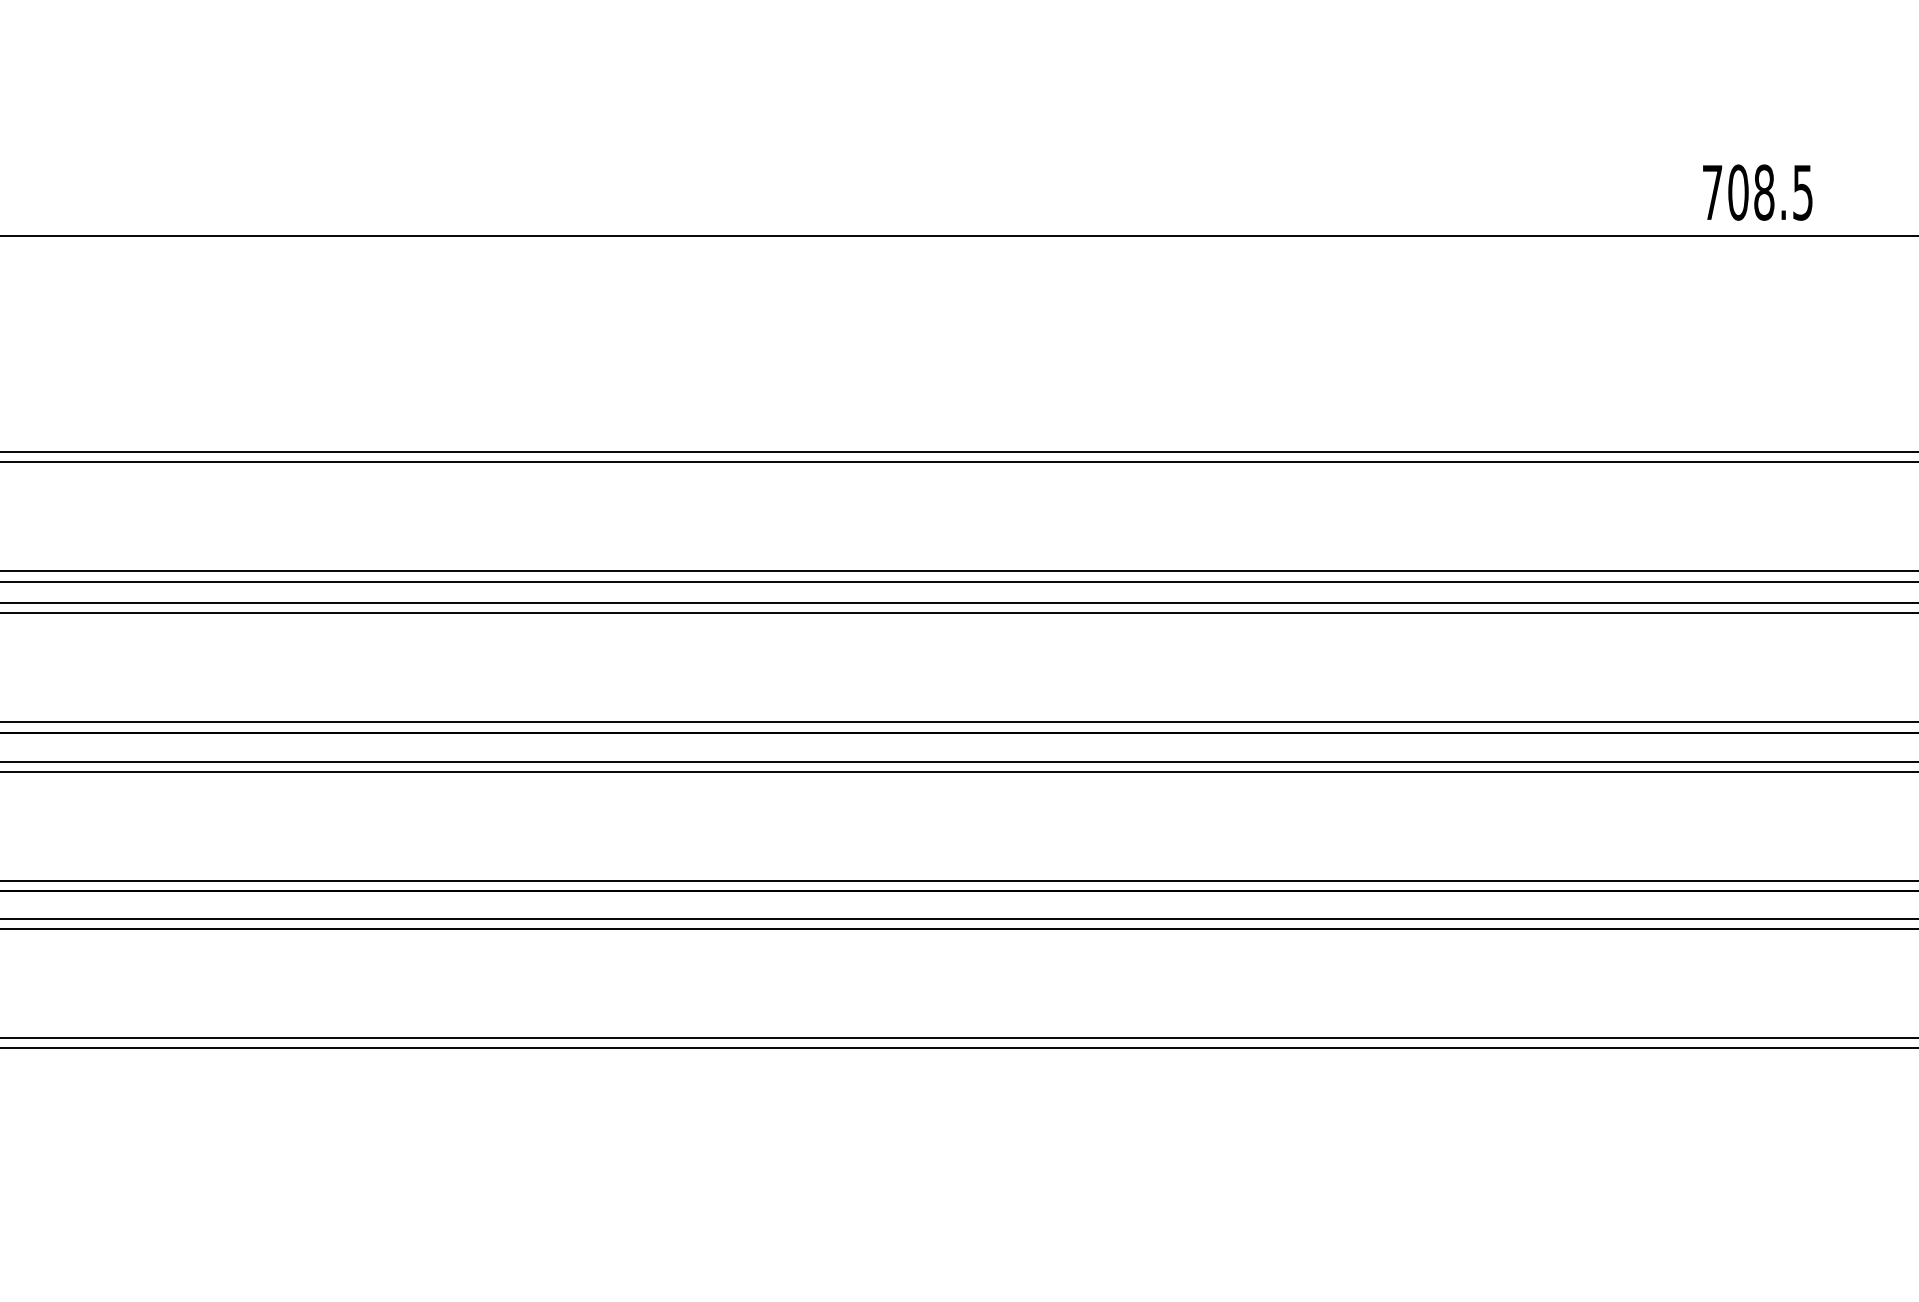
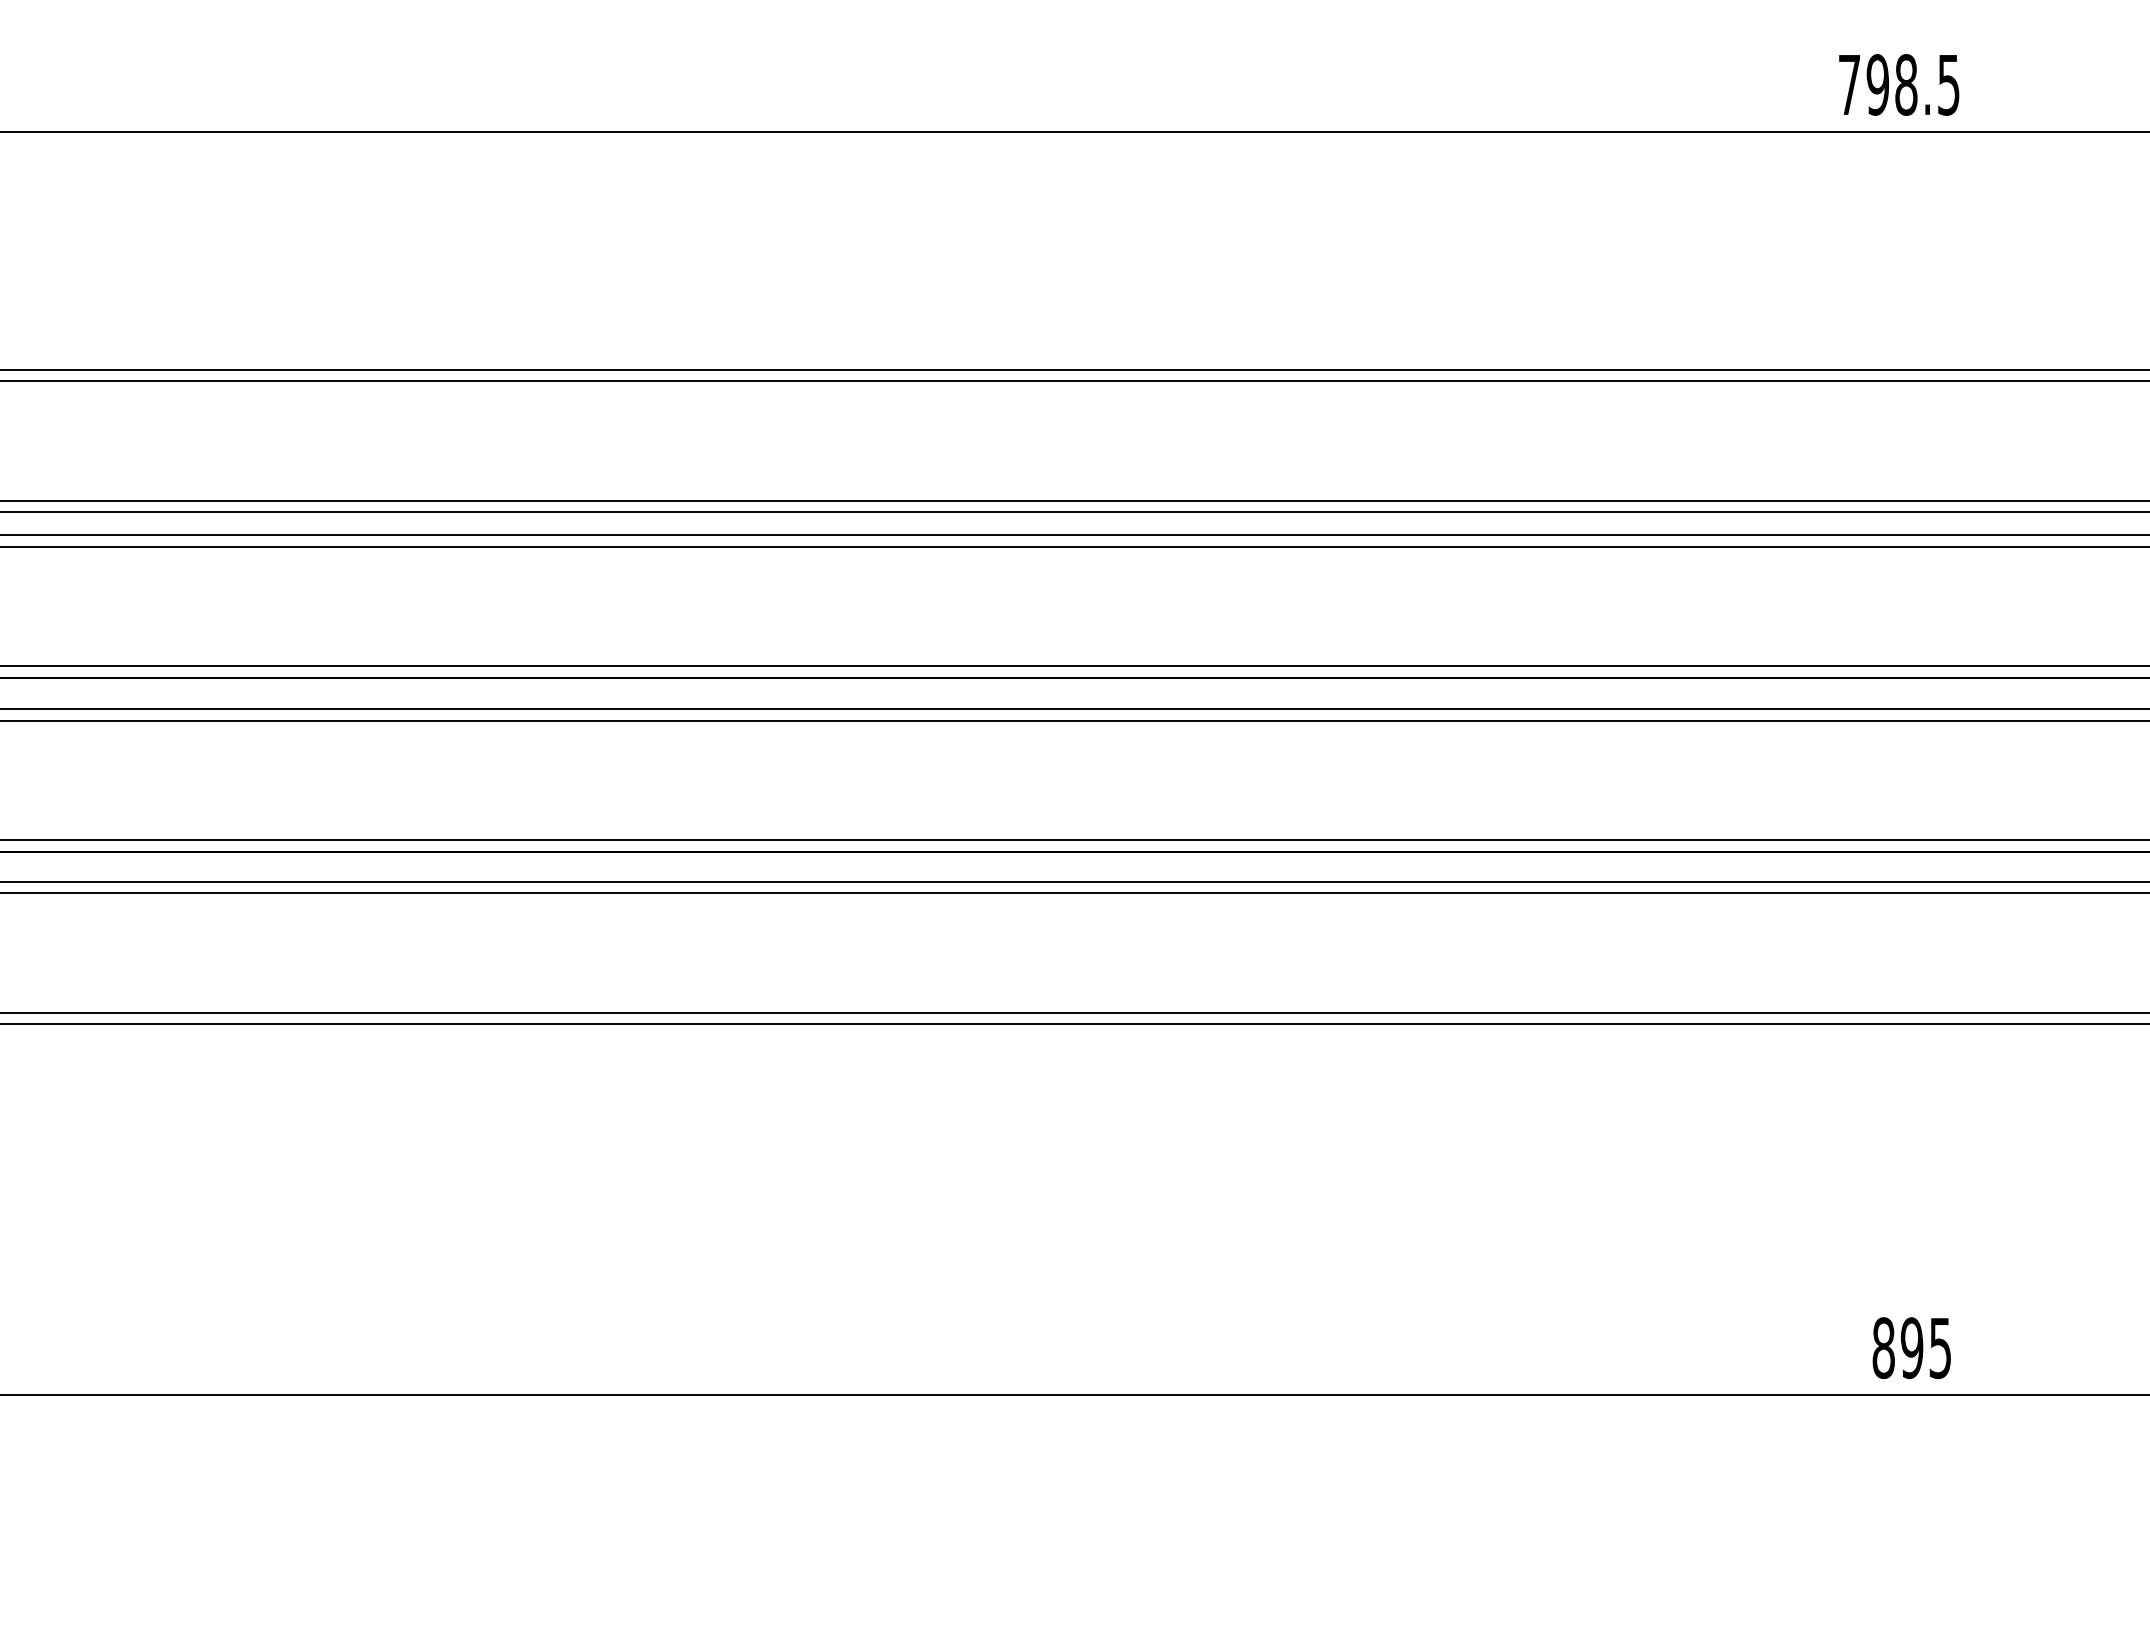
text: (1737, 192) -> (1877, 84), 708.5 -> 798.5

